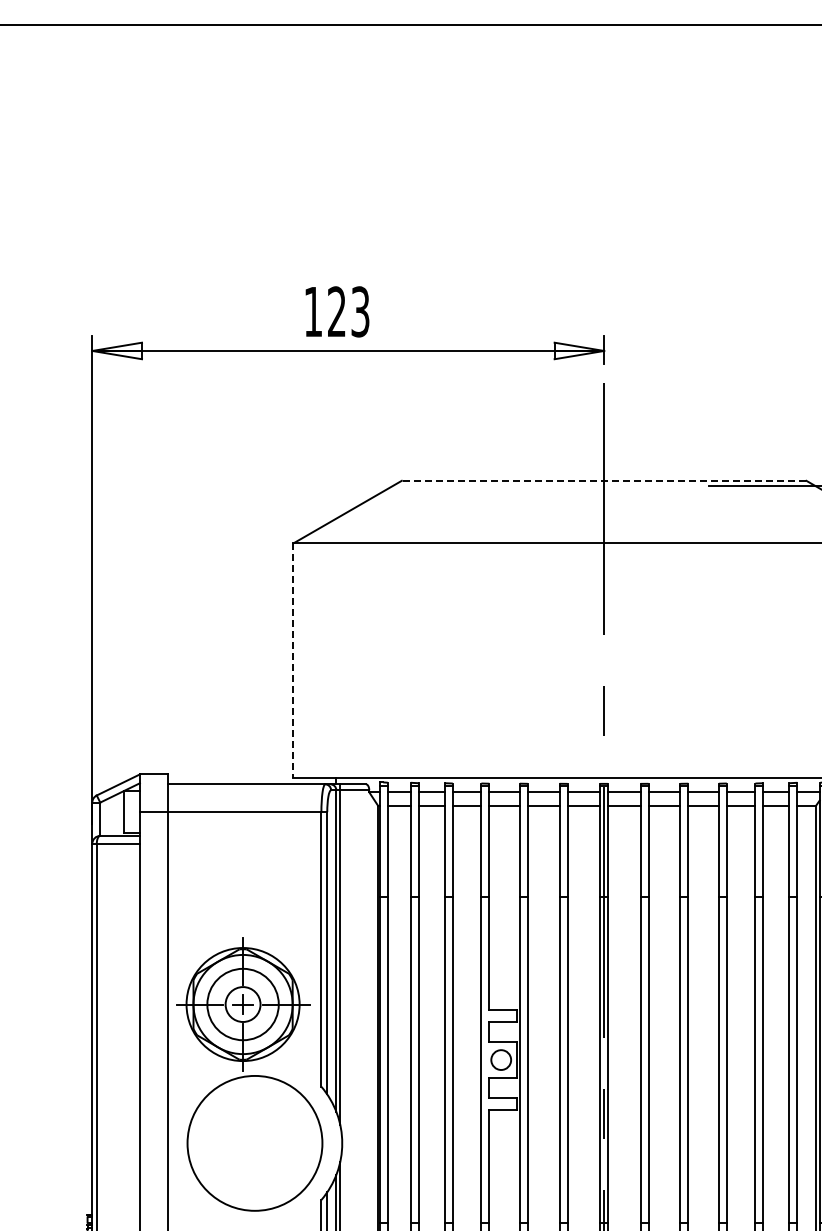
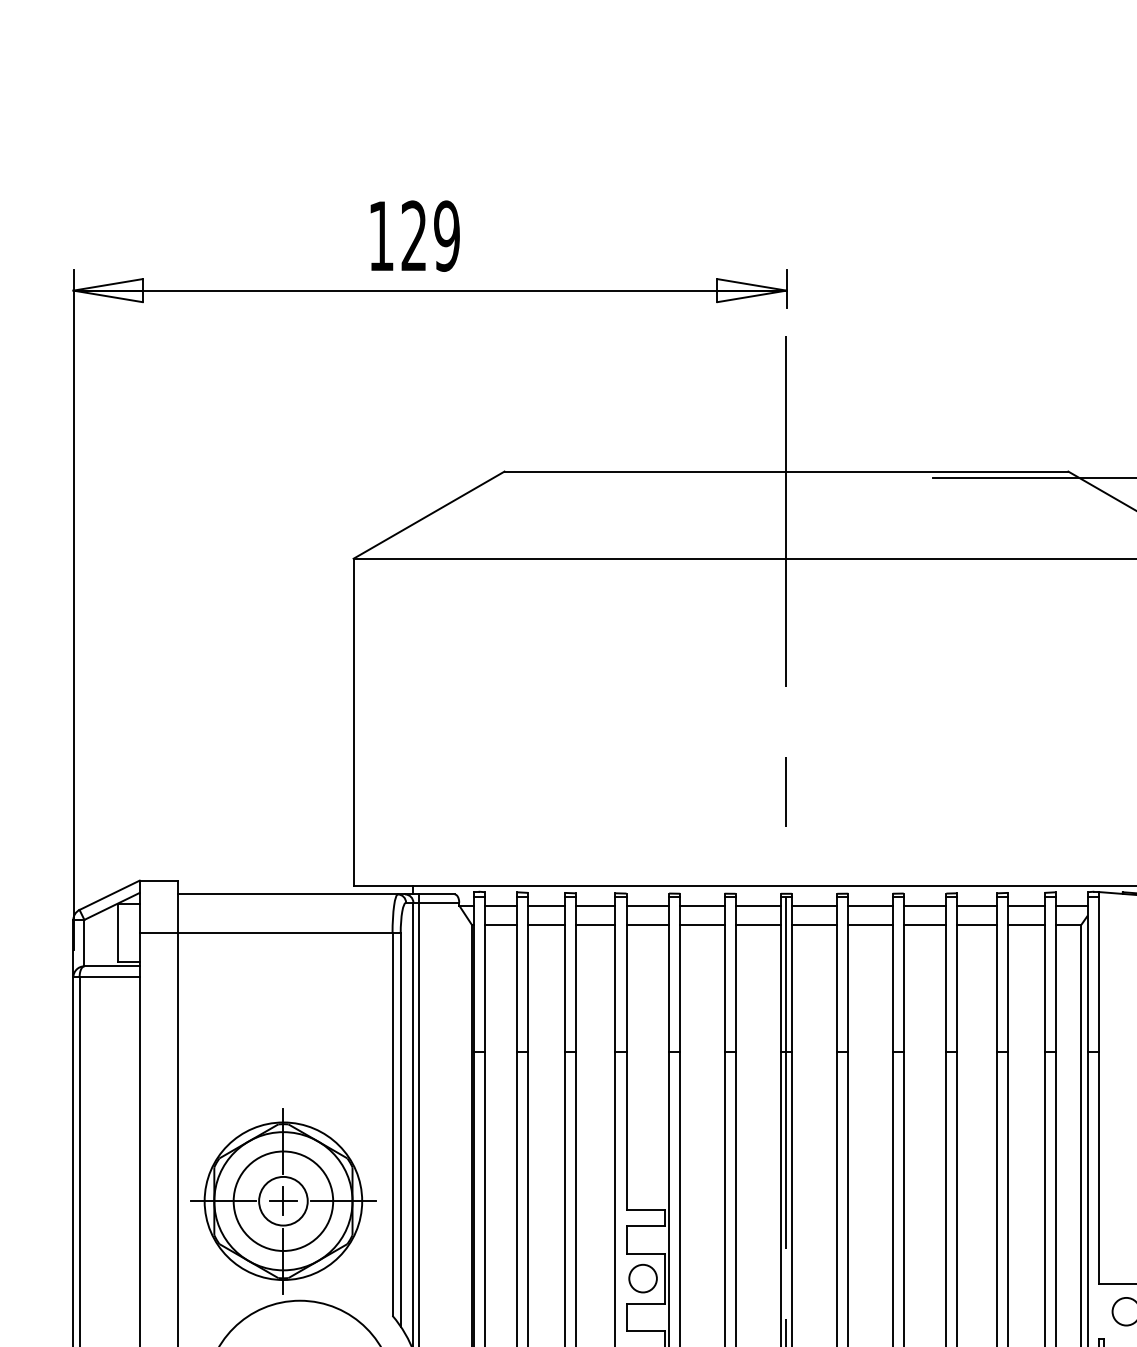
text: (360, 311) -> (447, 235), 123 -> 129
line: (603, 480) -> (785, 471), dashed -> solid
line: (293, 660) -> (353, 721), dashed -> solid

